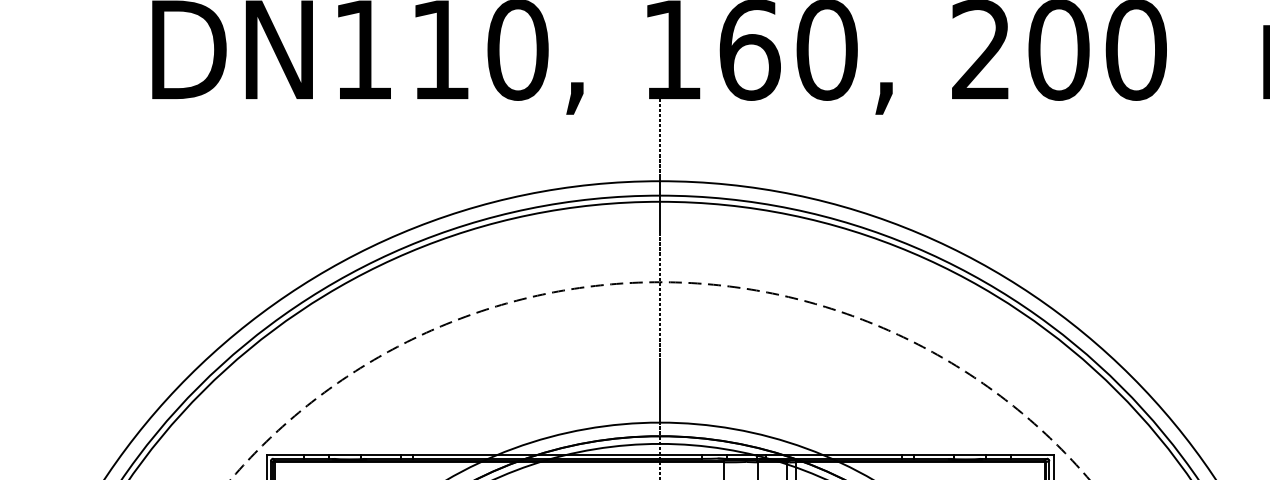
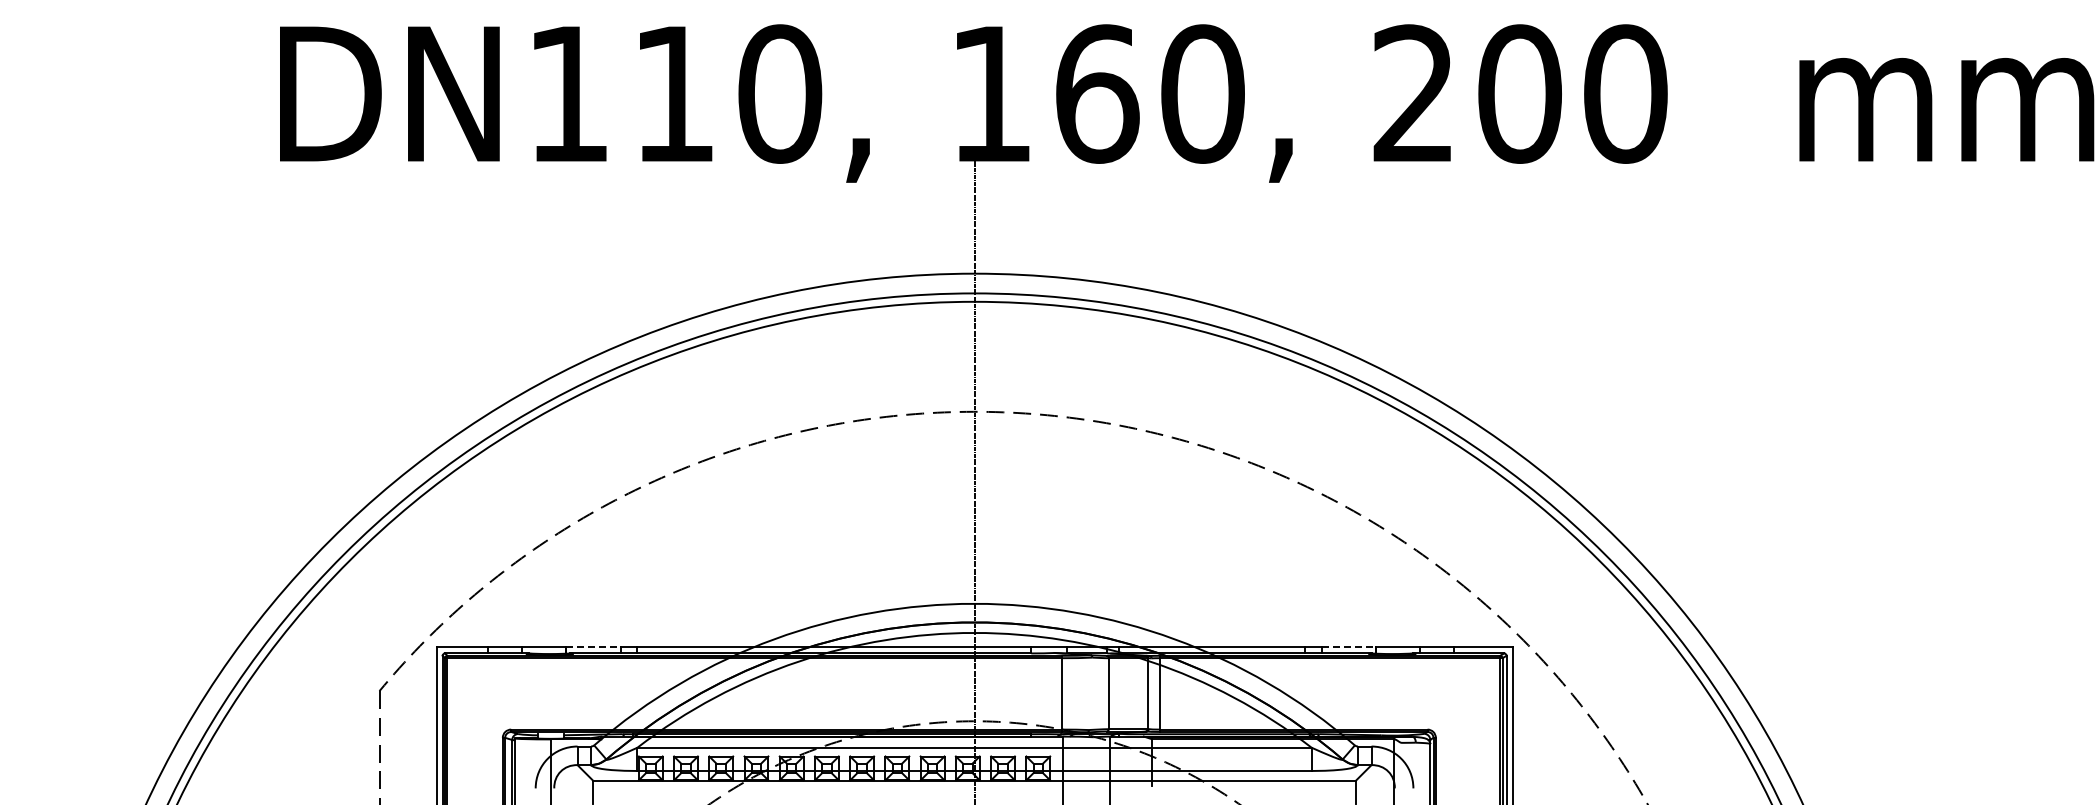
line: (381, 454) -> (593, 647), solid -> dashed
line: (934, 454) -> (1349, 647), solid -> dashed

